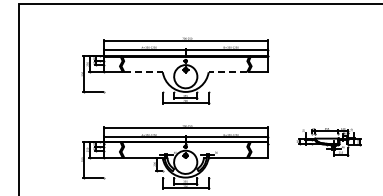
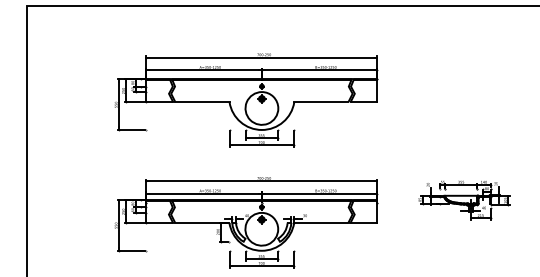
line: (144, 72) -> (203, 102), dashed -> solid
line: (227, 72) -> (320, 102), dashed -> solid

